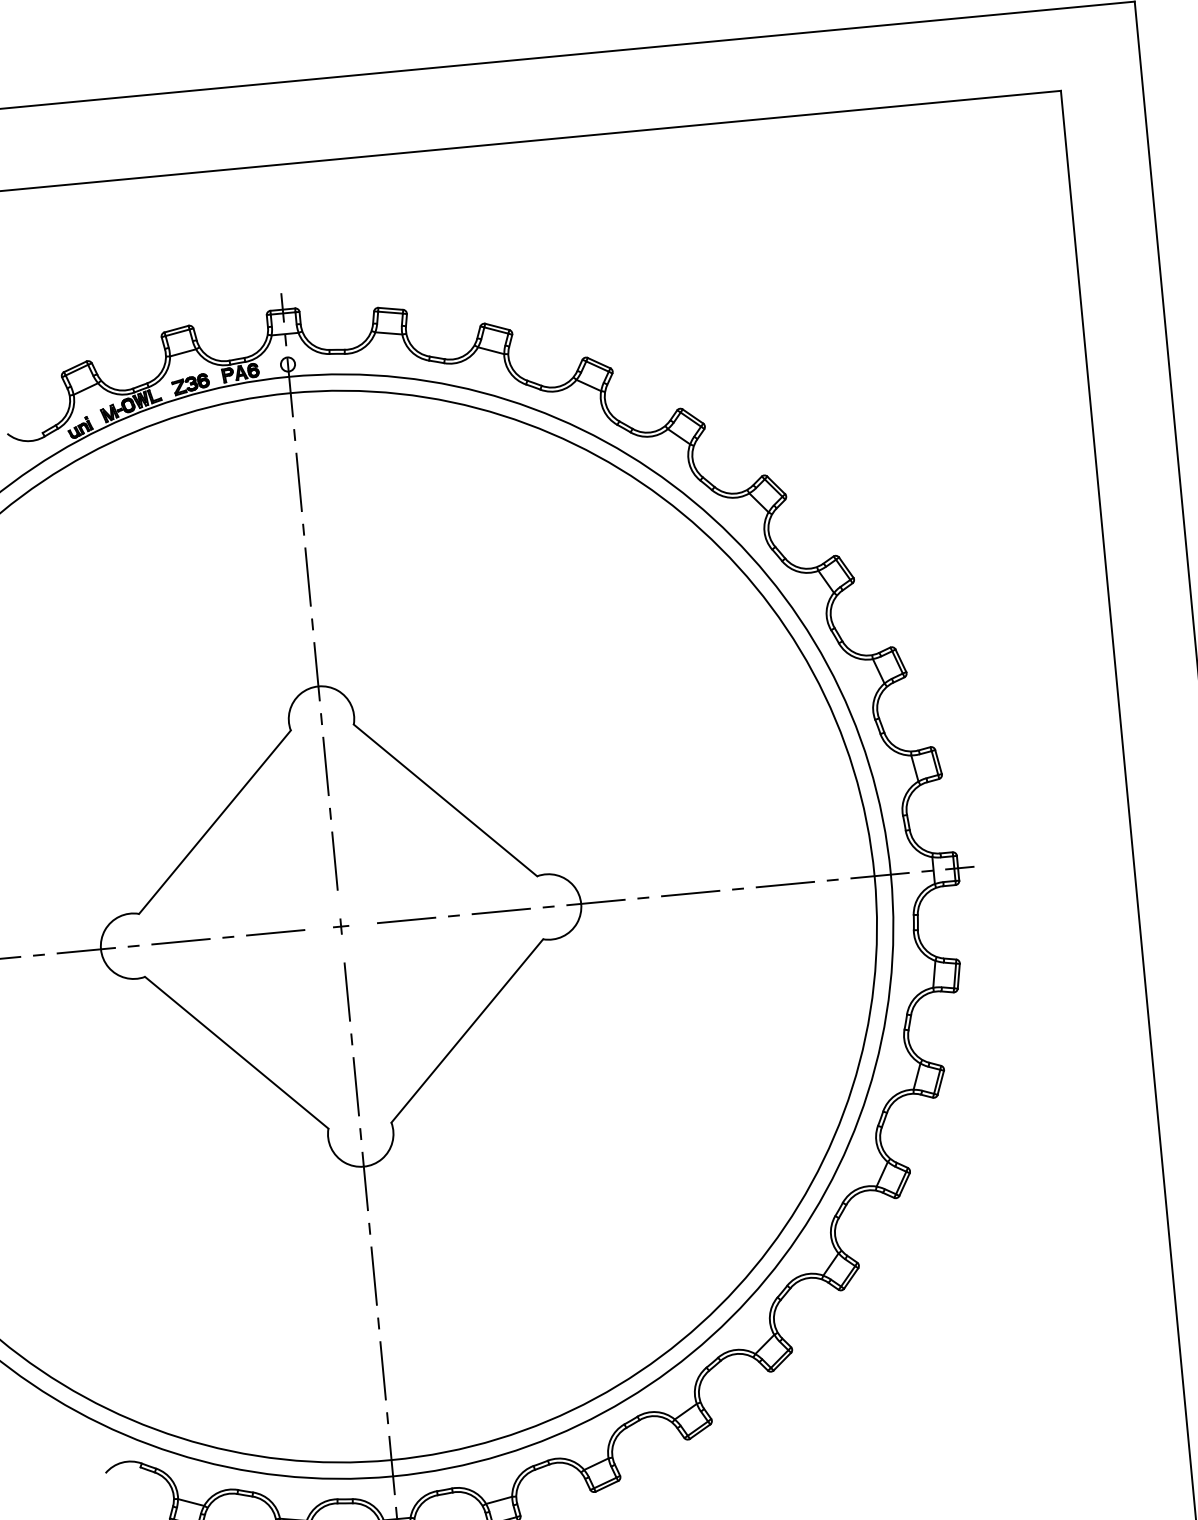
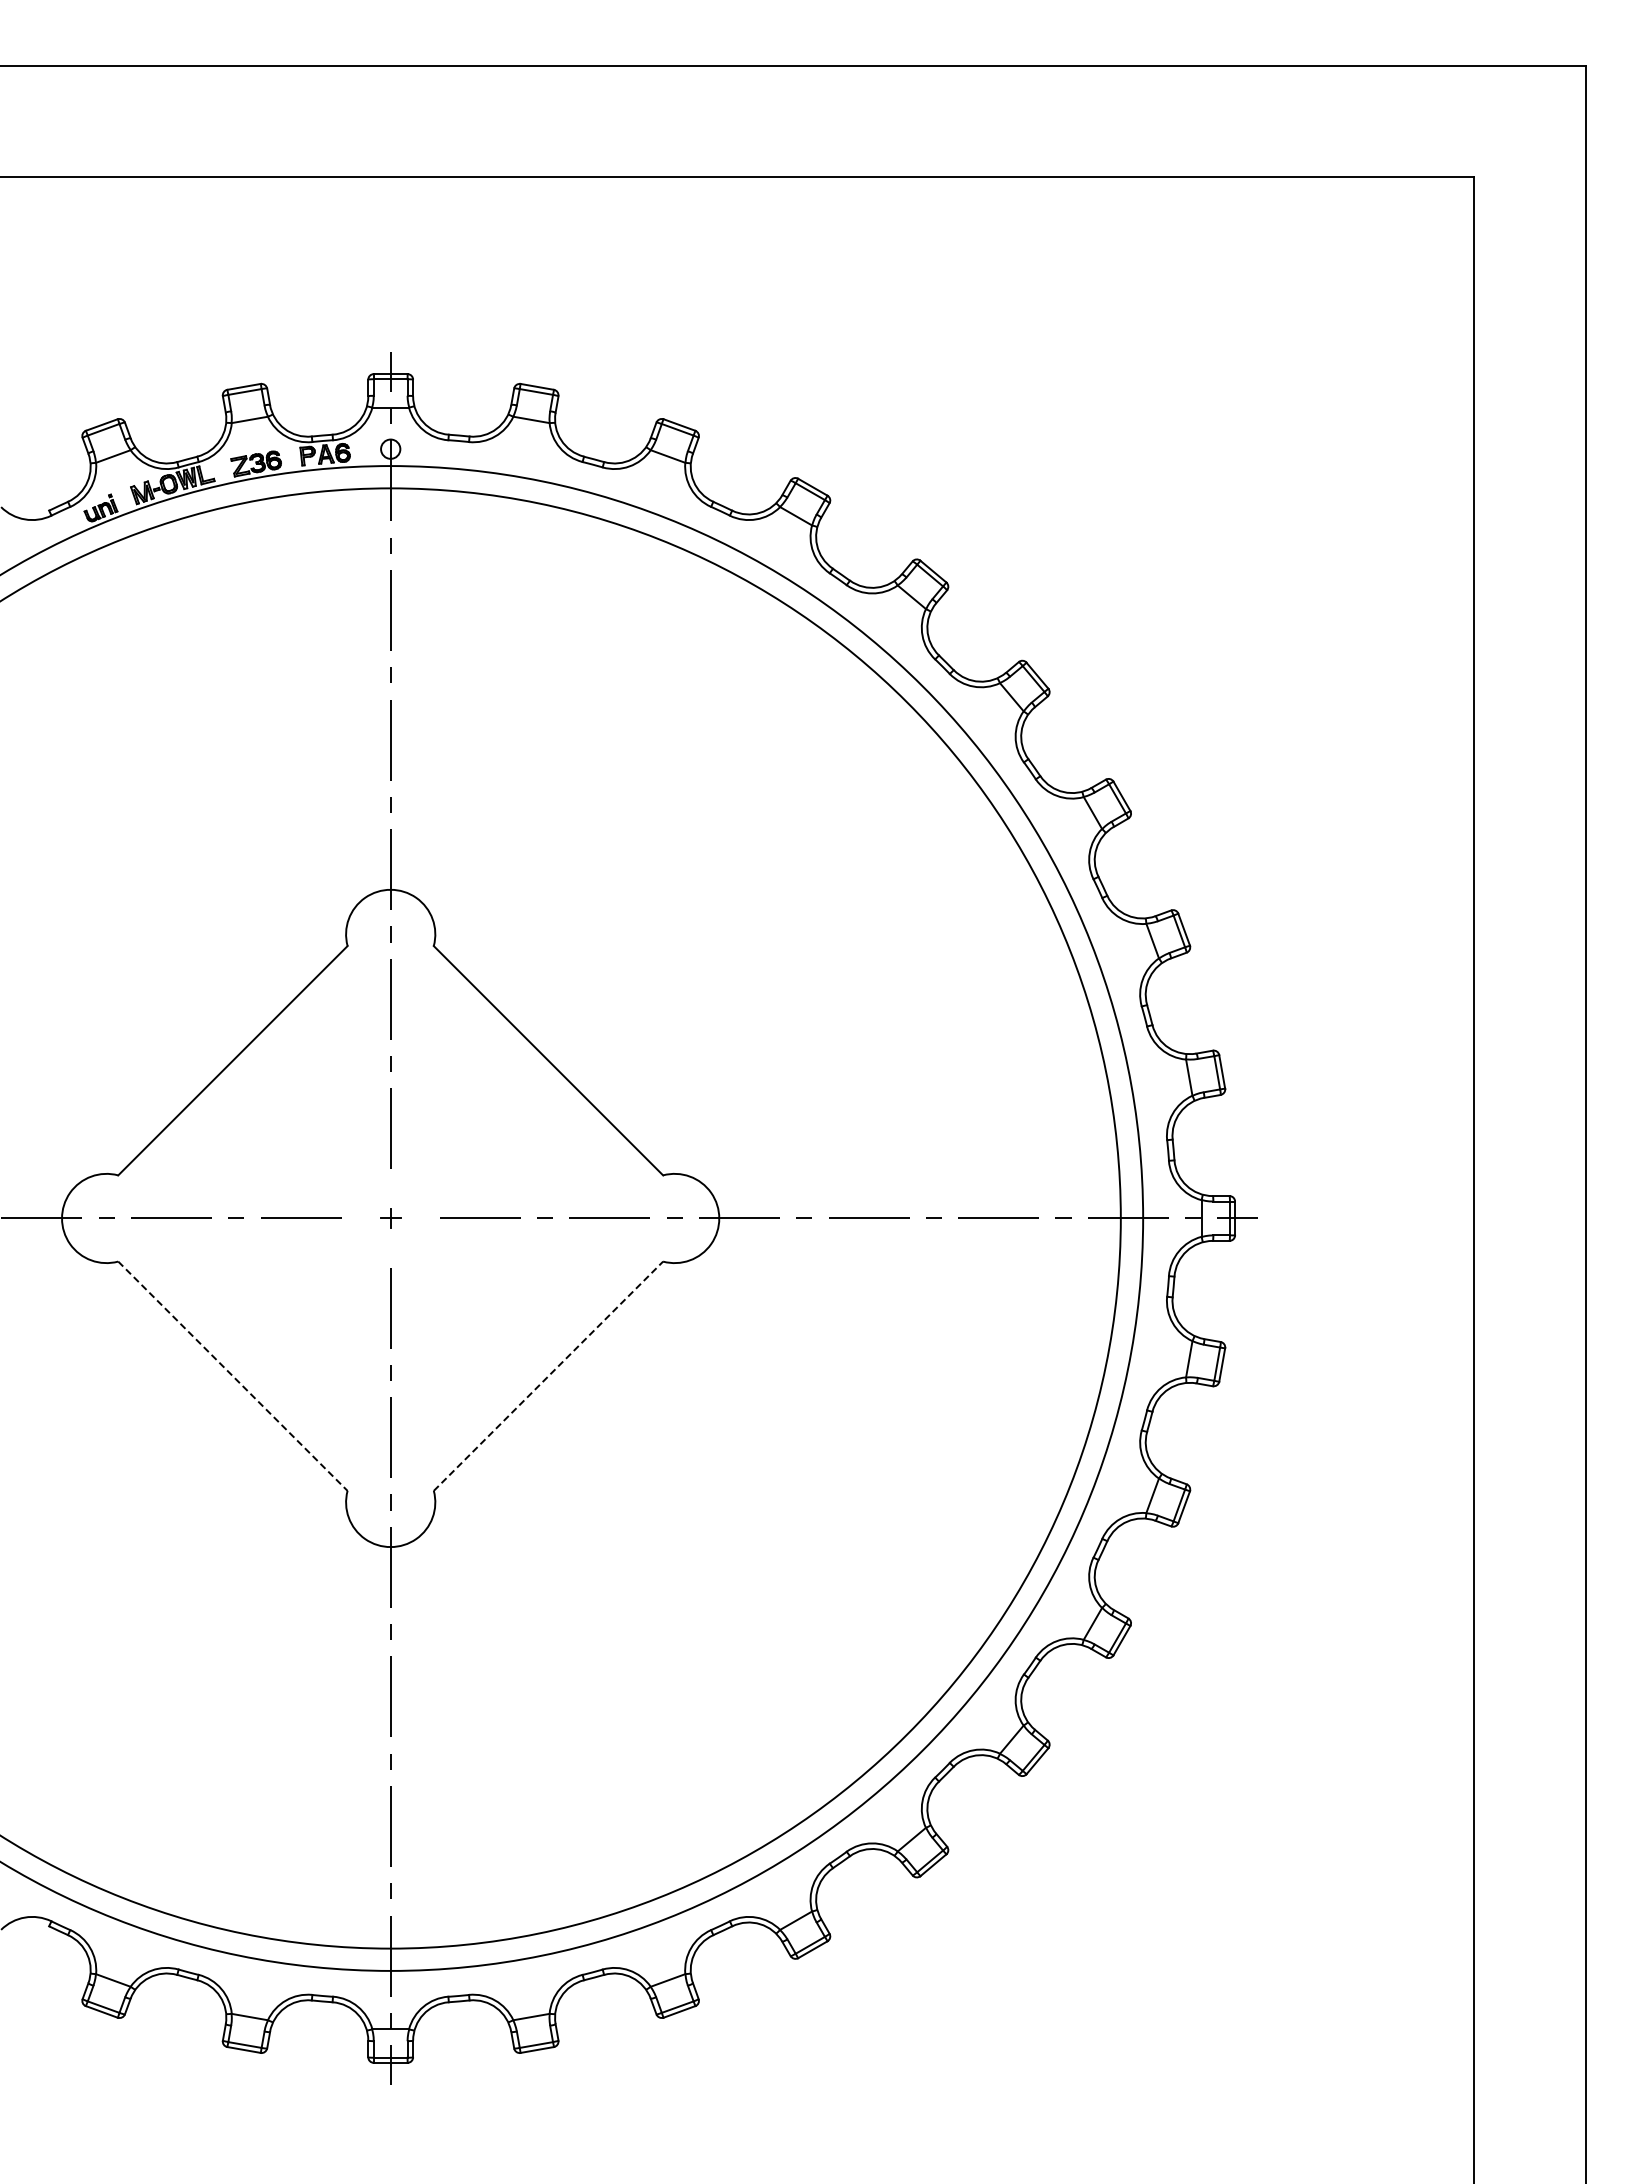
line: (467, 1030) -> (548, 1375), solid -> dashed
line: (237, 1052) -> (233, 1376), solid -> dashed

